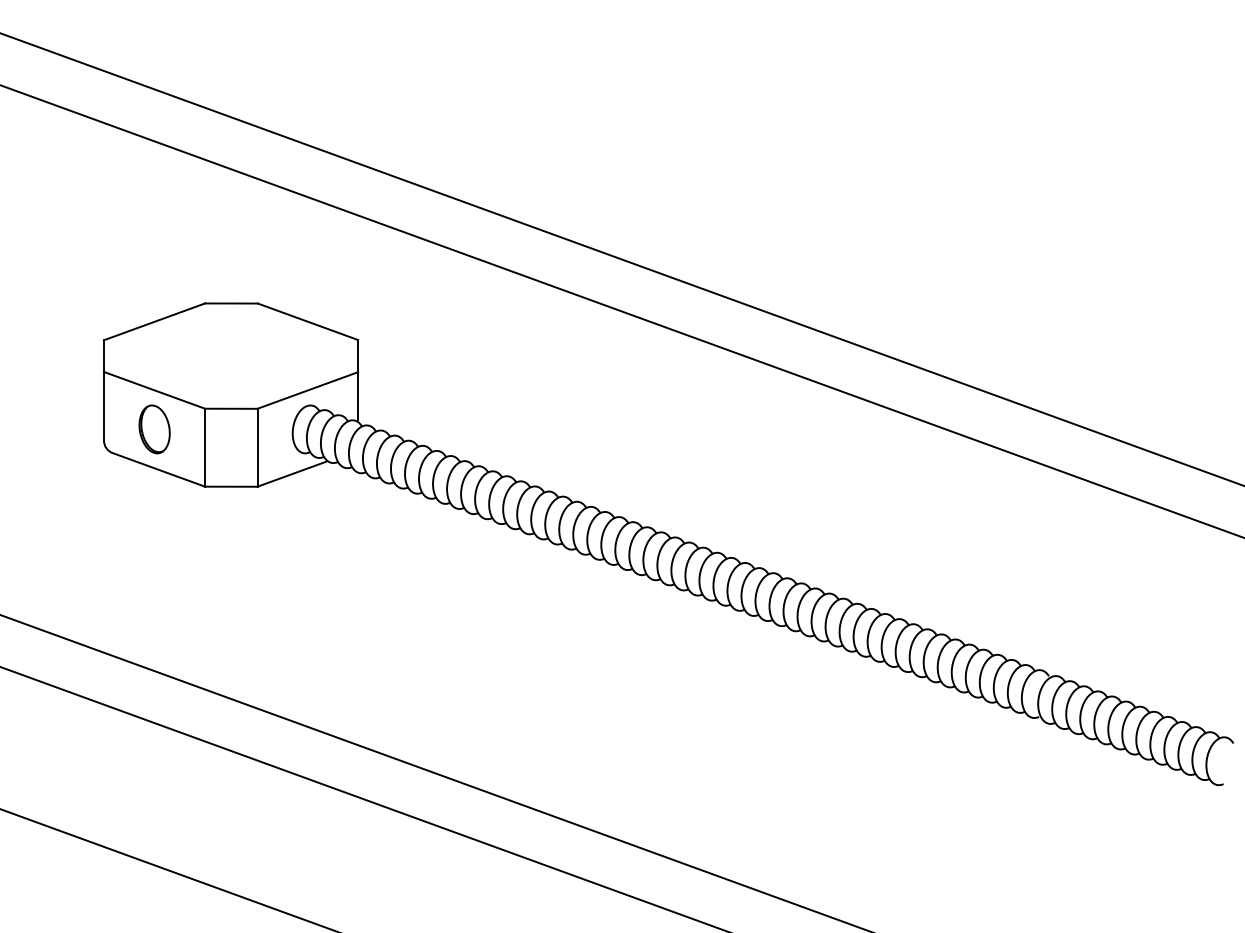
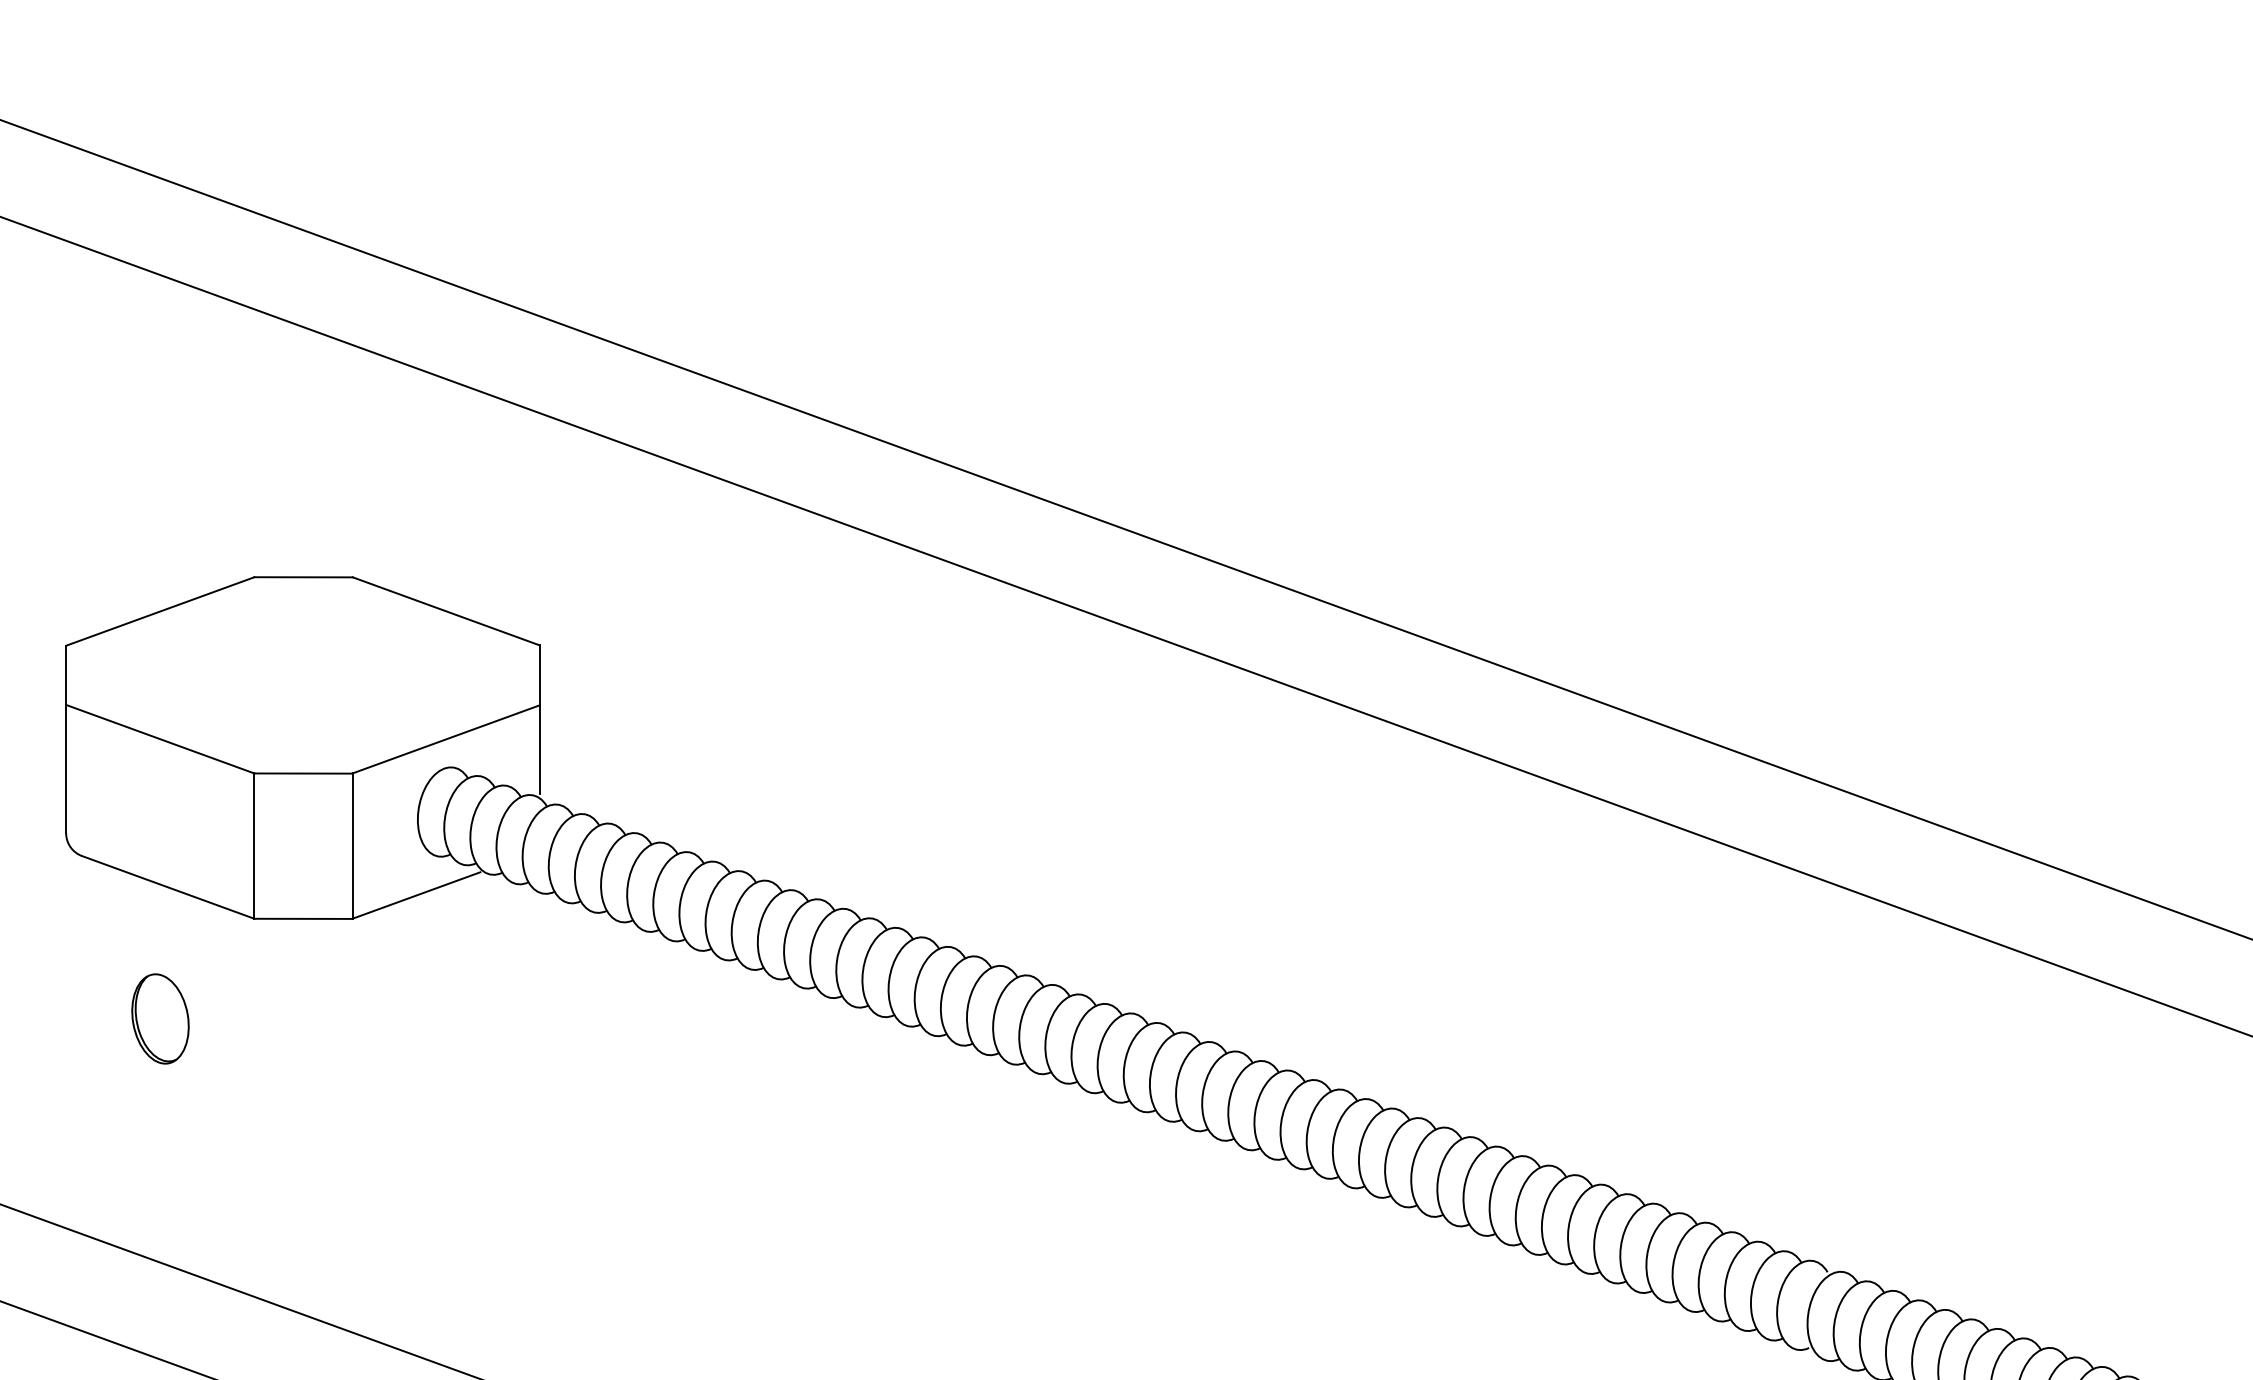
part: (154, 429) -> (160, 1019), moved

